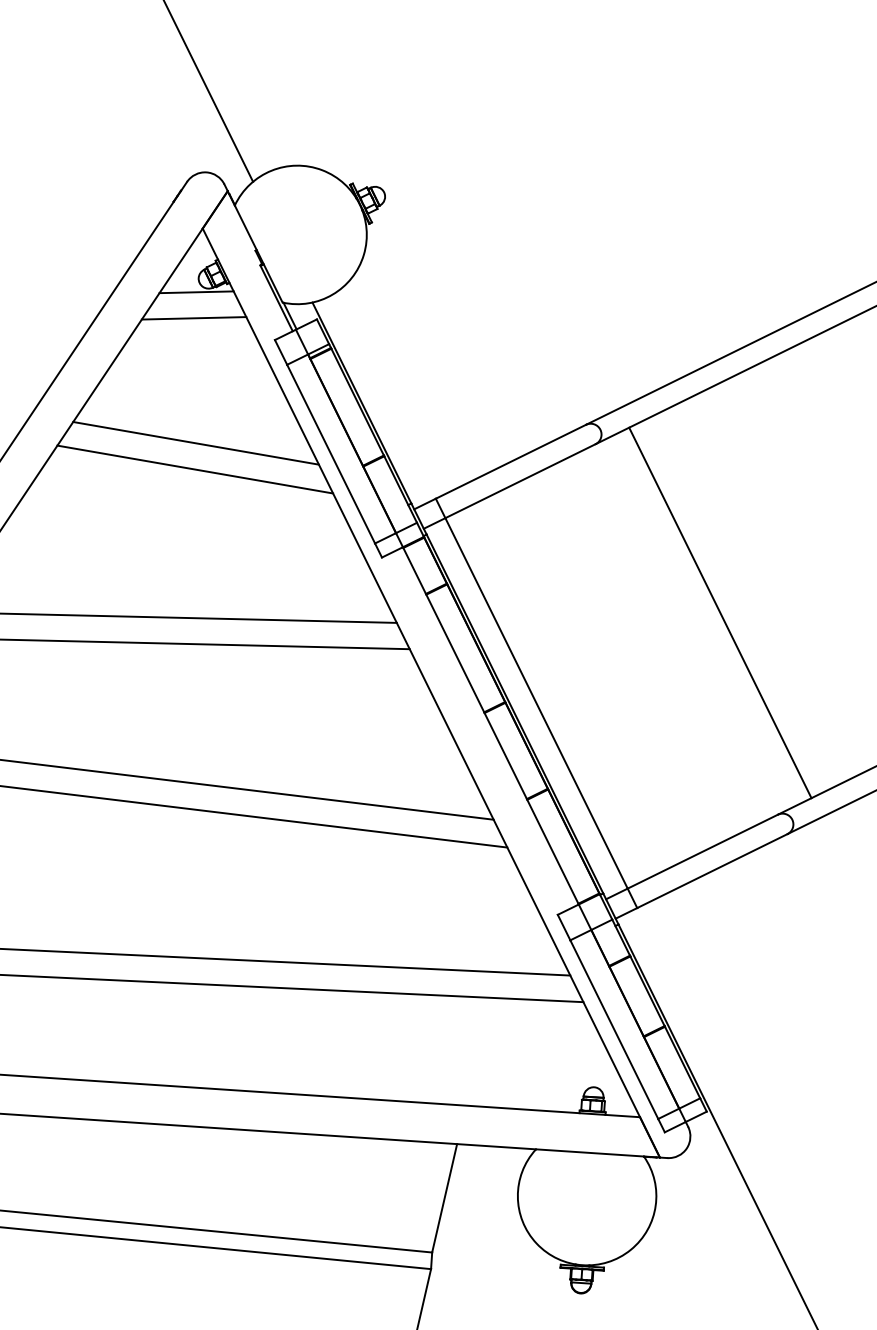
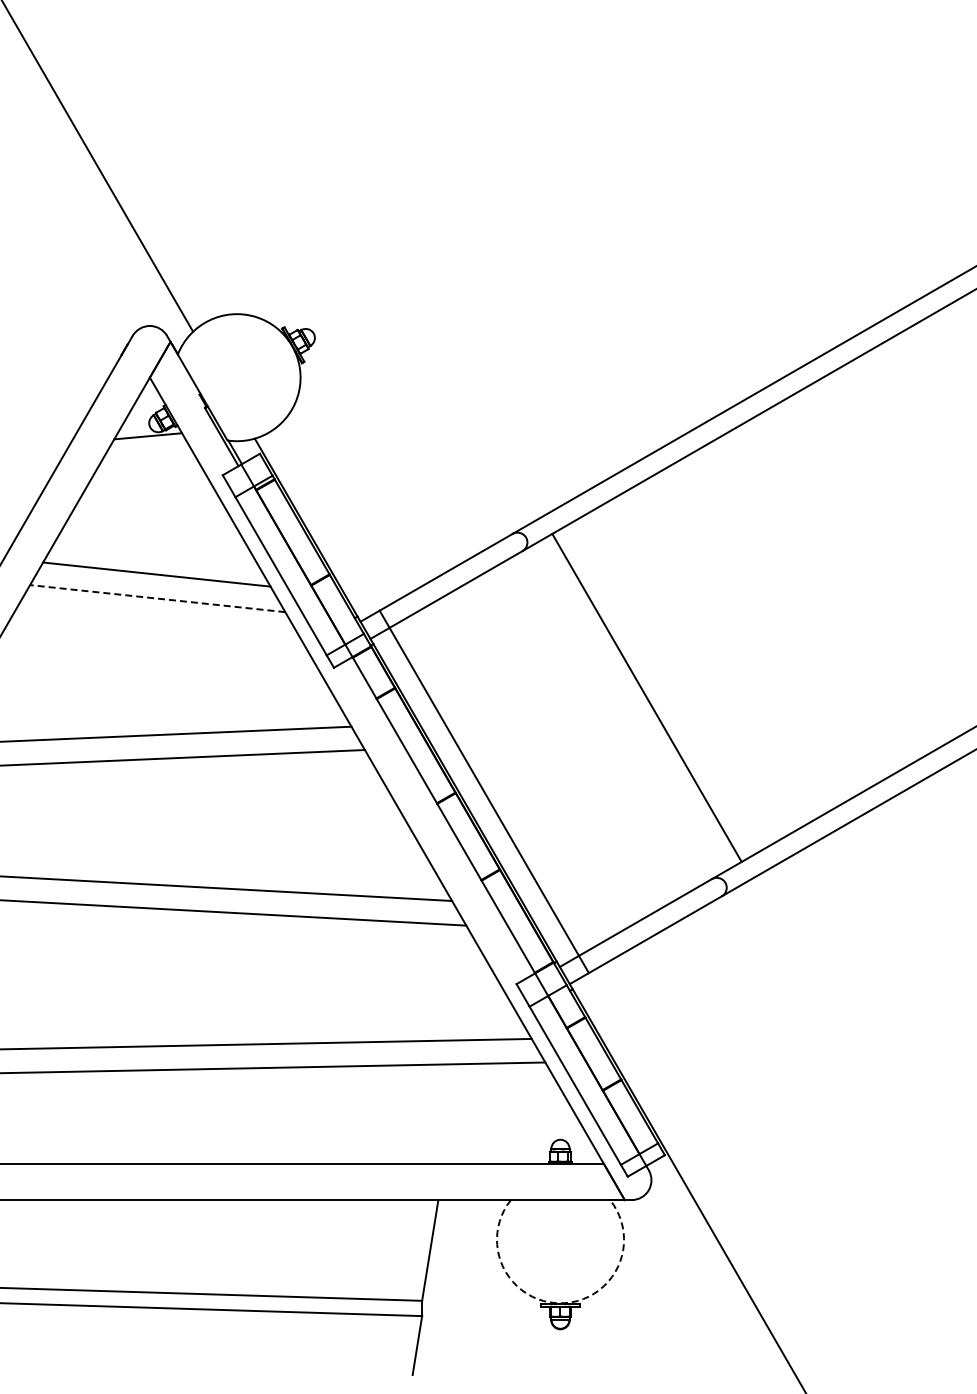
line: (194, 317) -> (147, 459), removed
line: (195, 469) -> (157, 598), solid -> dashed
arc: (582, 1265) -> (560, 1303), solid -> dashed

